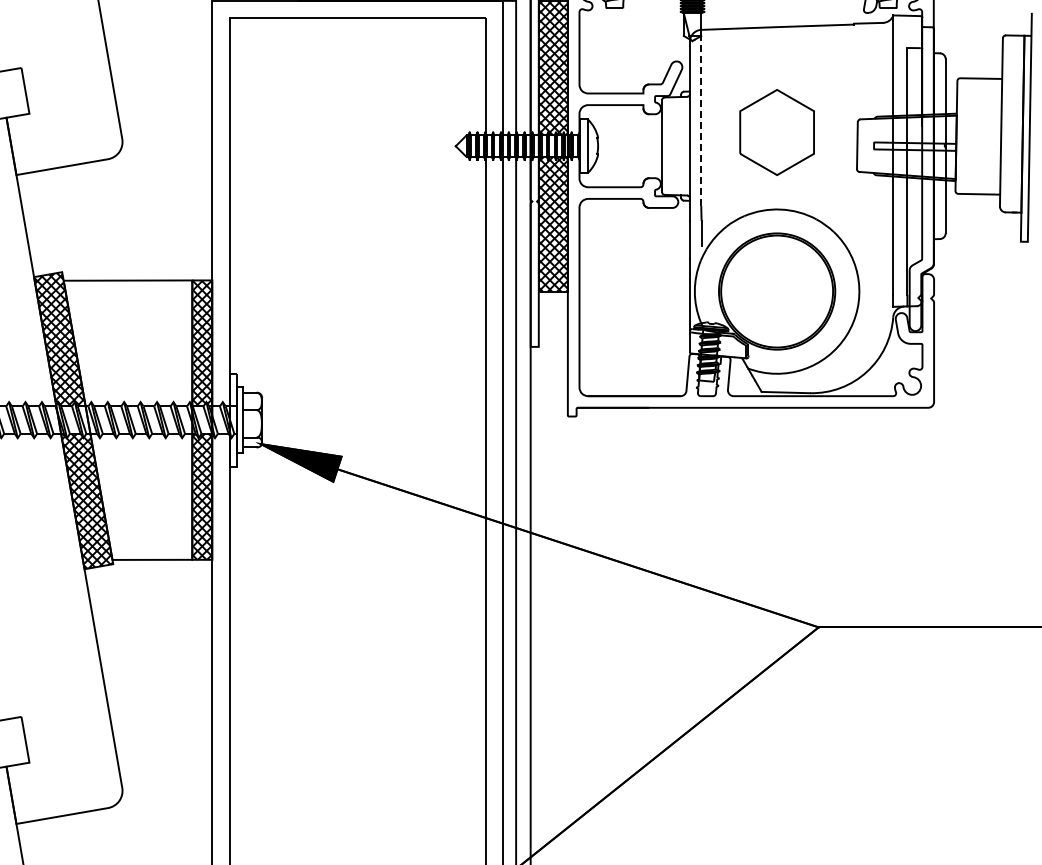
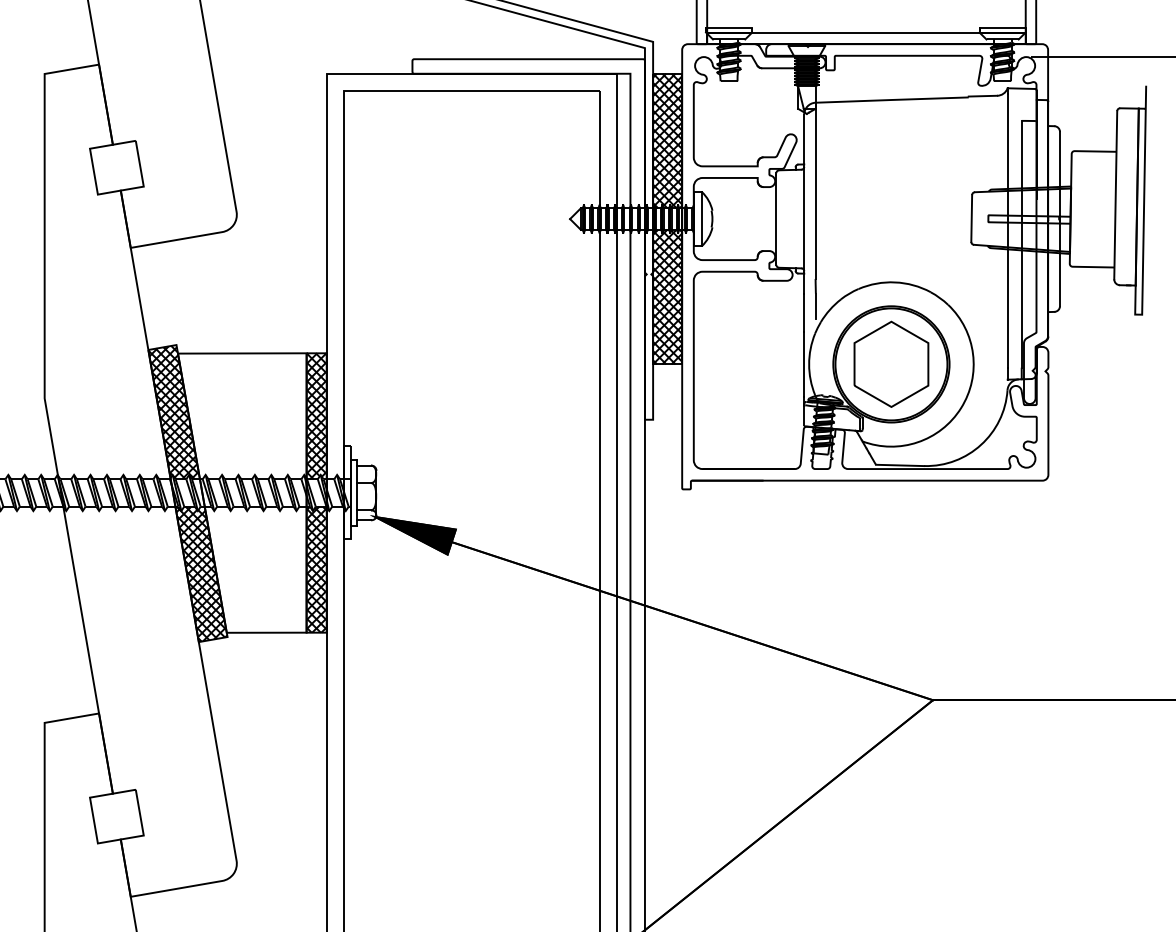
line: (701, 117) -> (815, 190), dashed -> solid
part: (777, 131) -> (891, 363), moved

